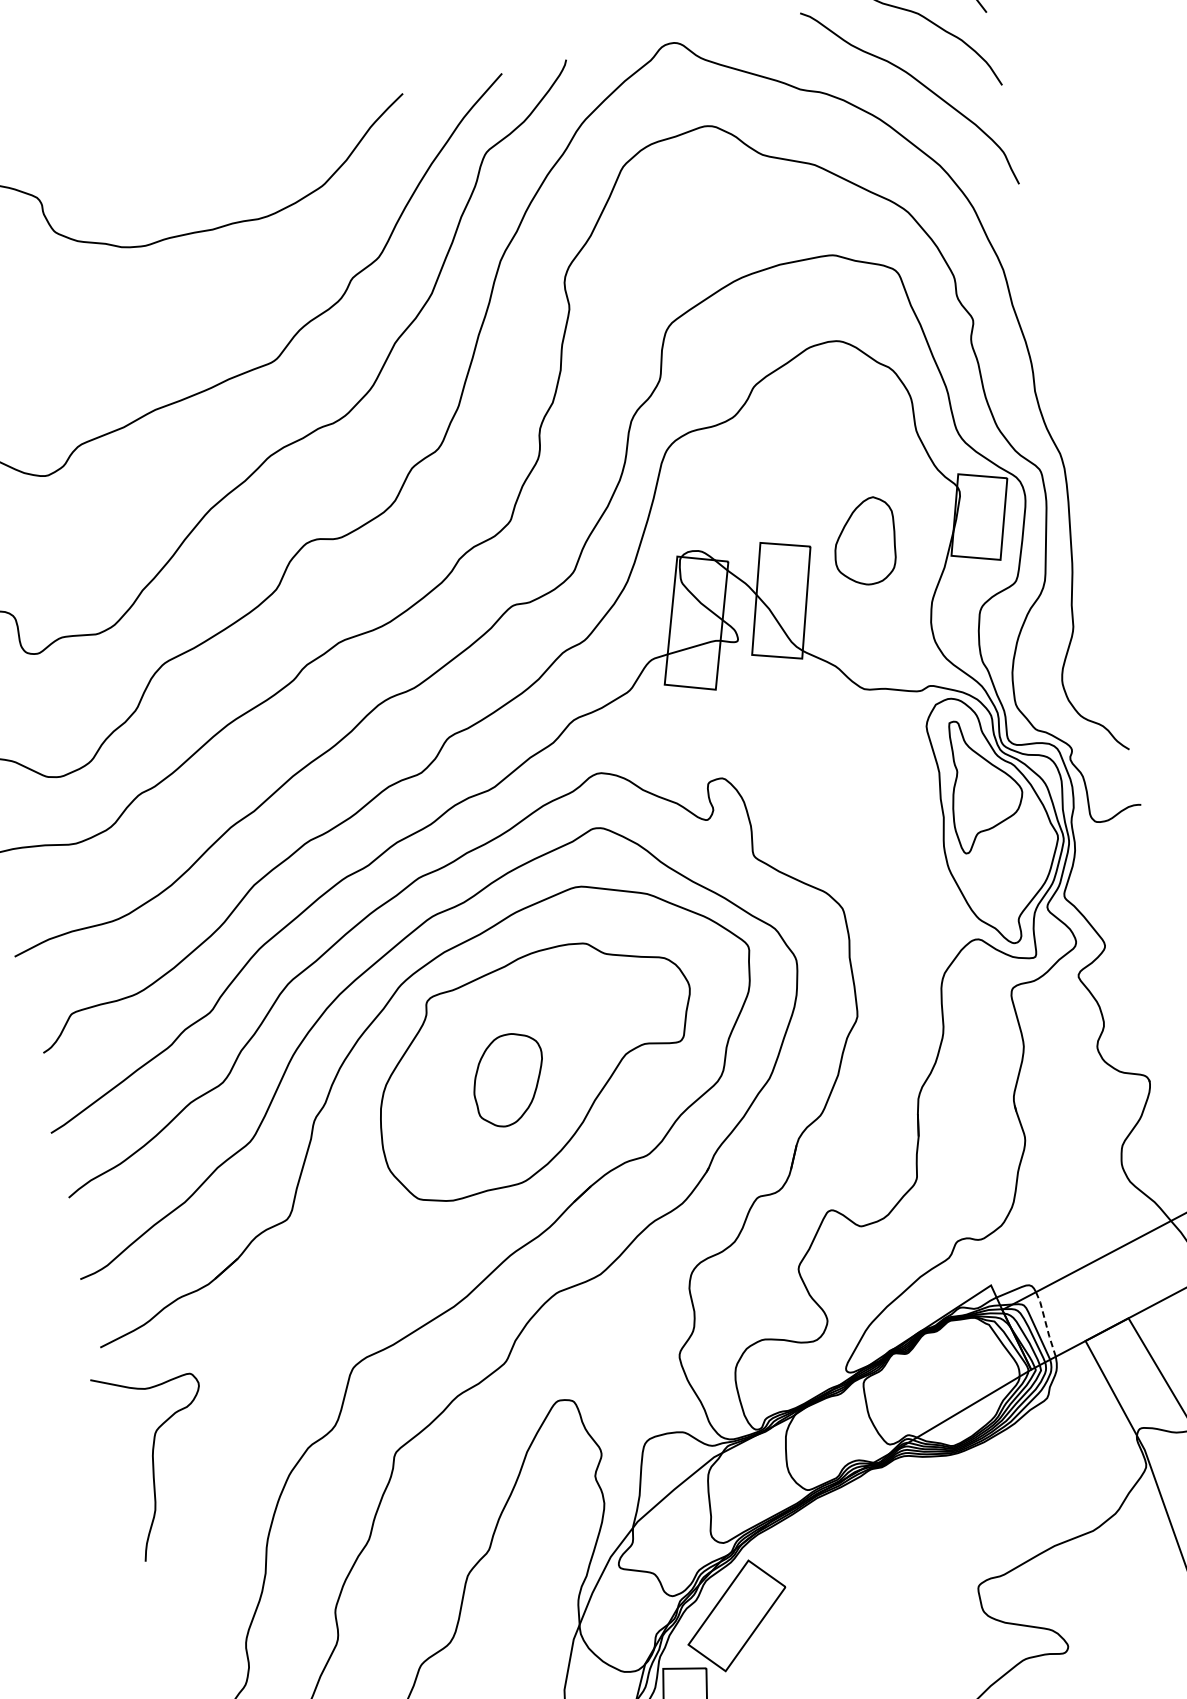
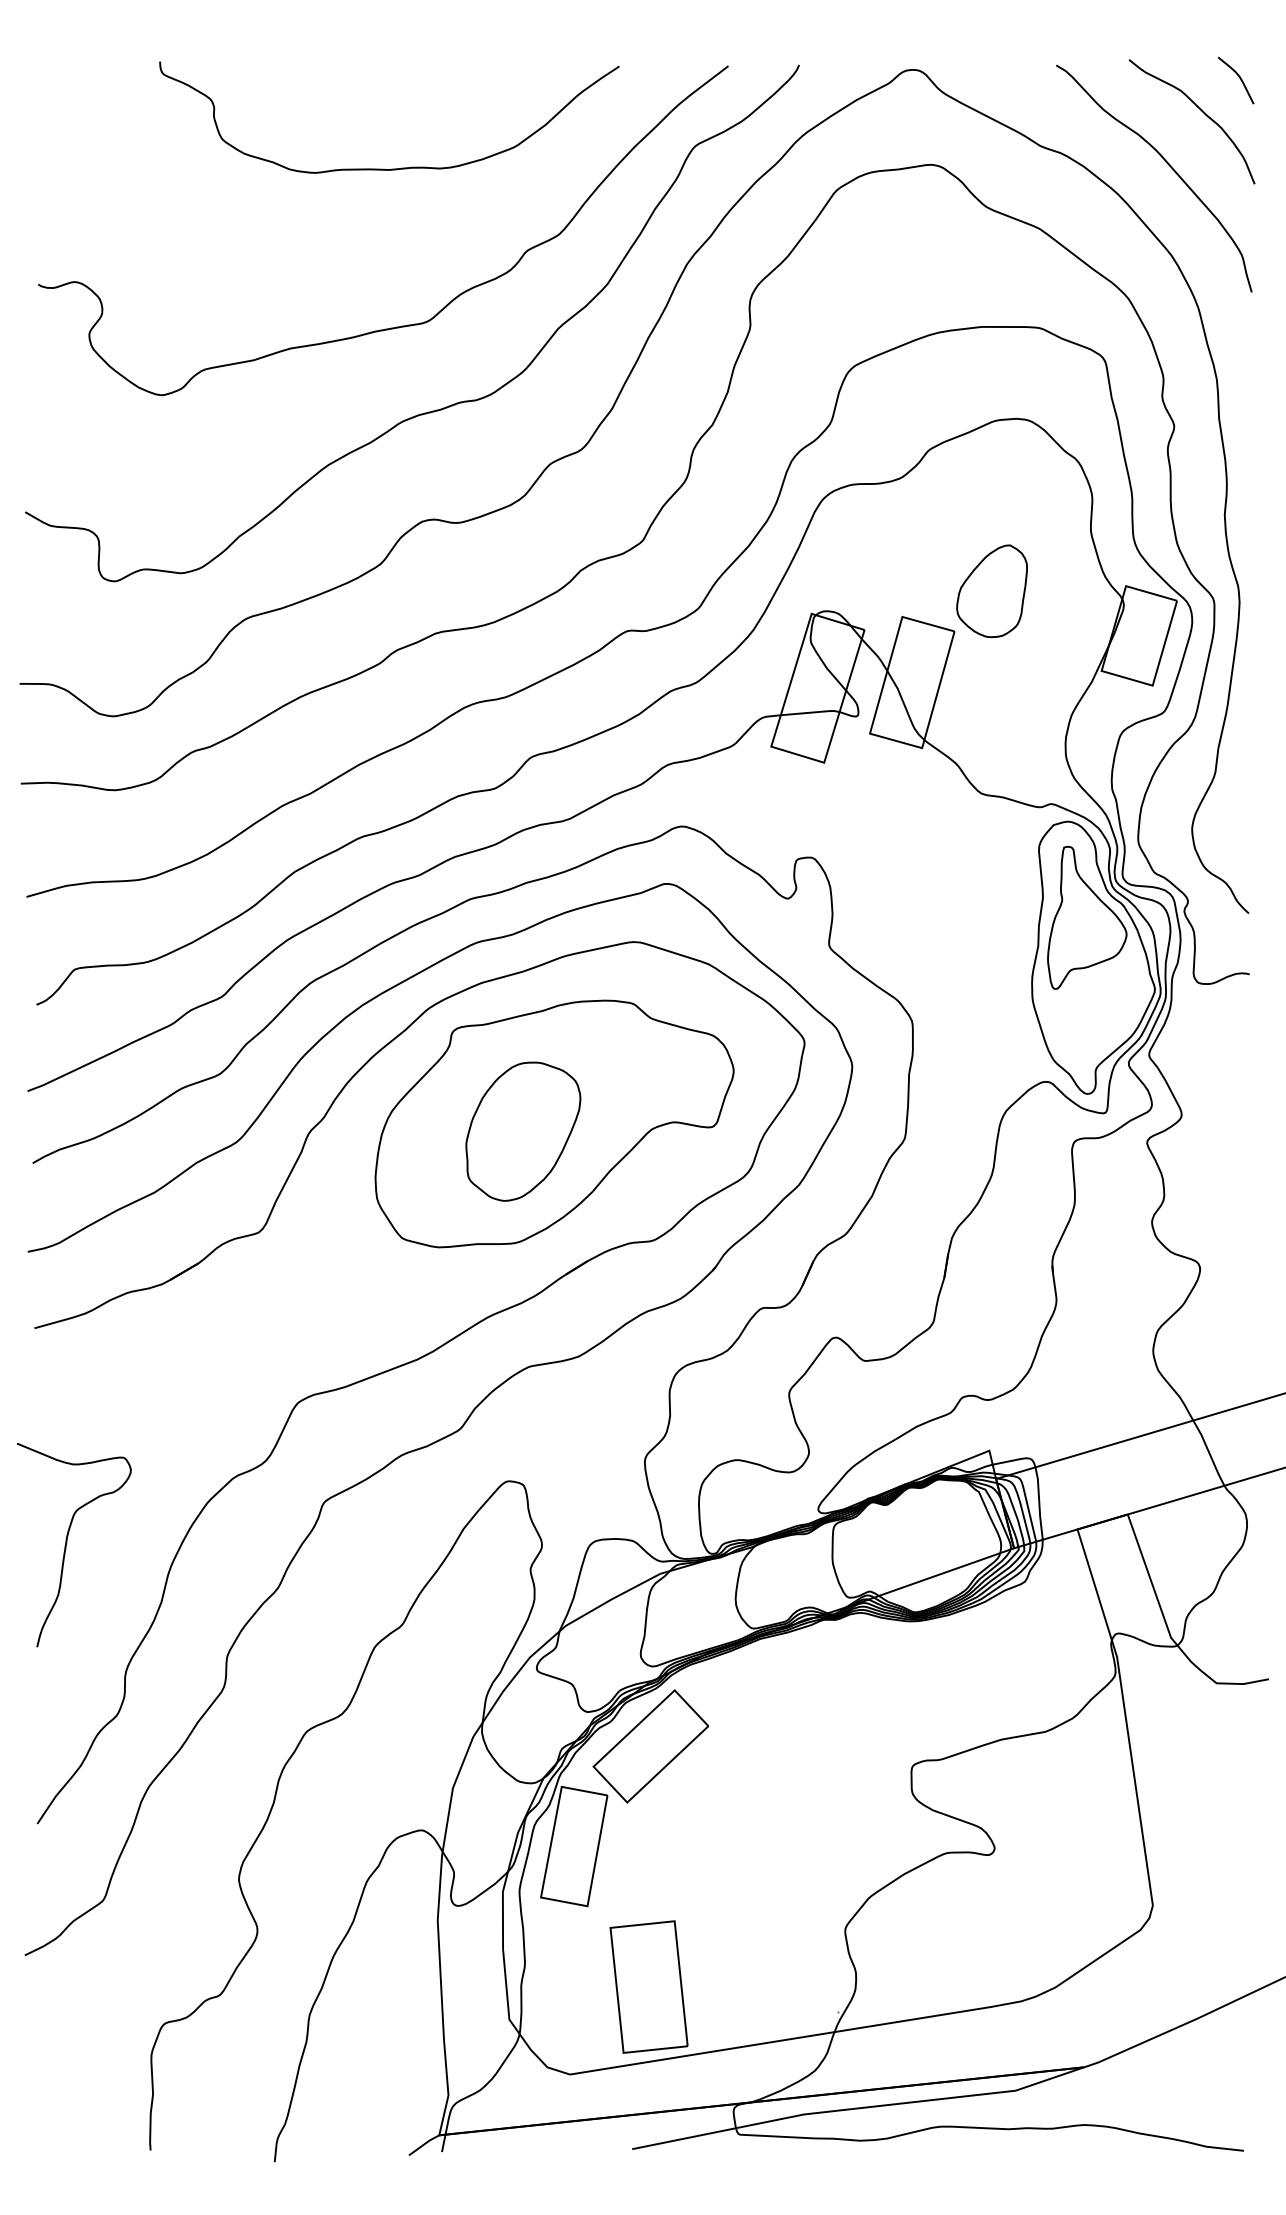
part: (864, 542) -> (991, 591), moved
part: (509, 1079) -> (523, 1131), size x1.43
line: (1046, 1324) -> (1039, 1503), dashed -> solid
curve: (154, 1460) -> (67, 1542), moved

